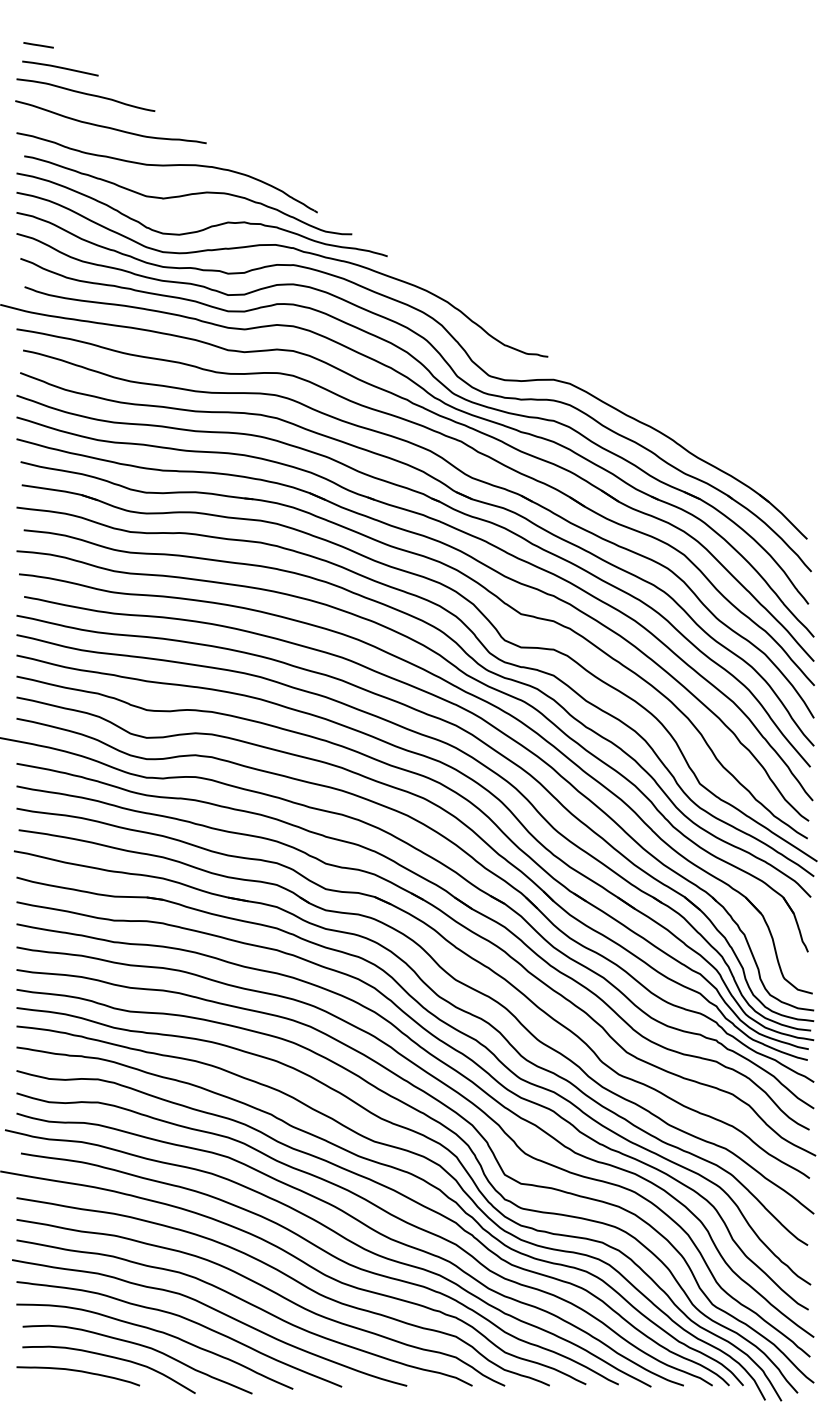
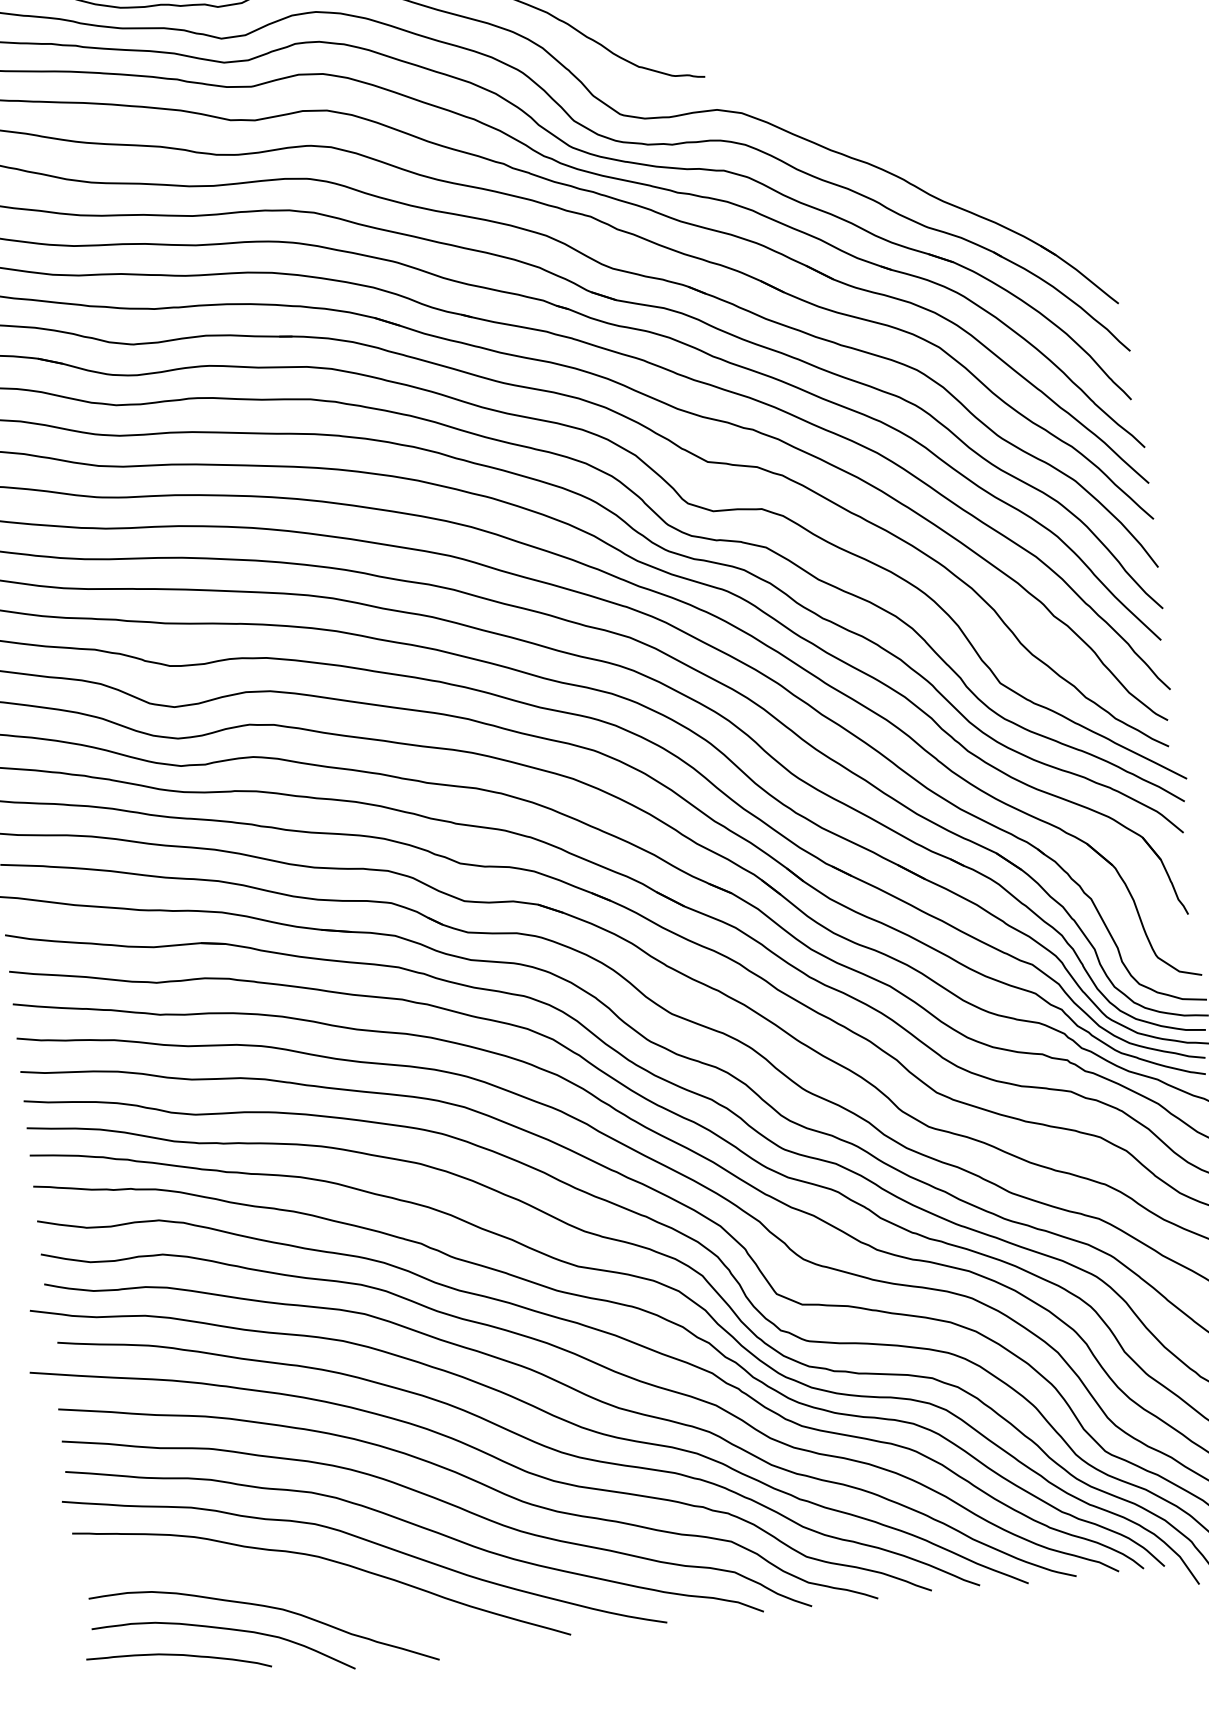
curve: (158, 1332) -> (290, 1584), removed

